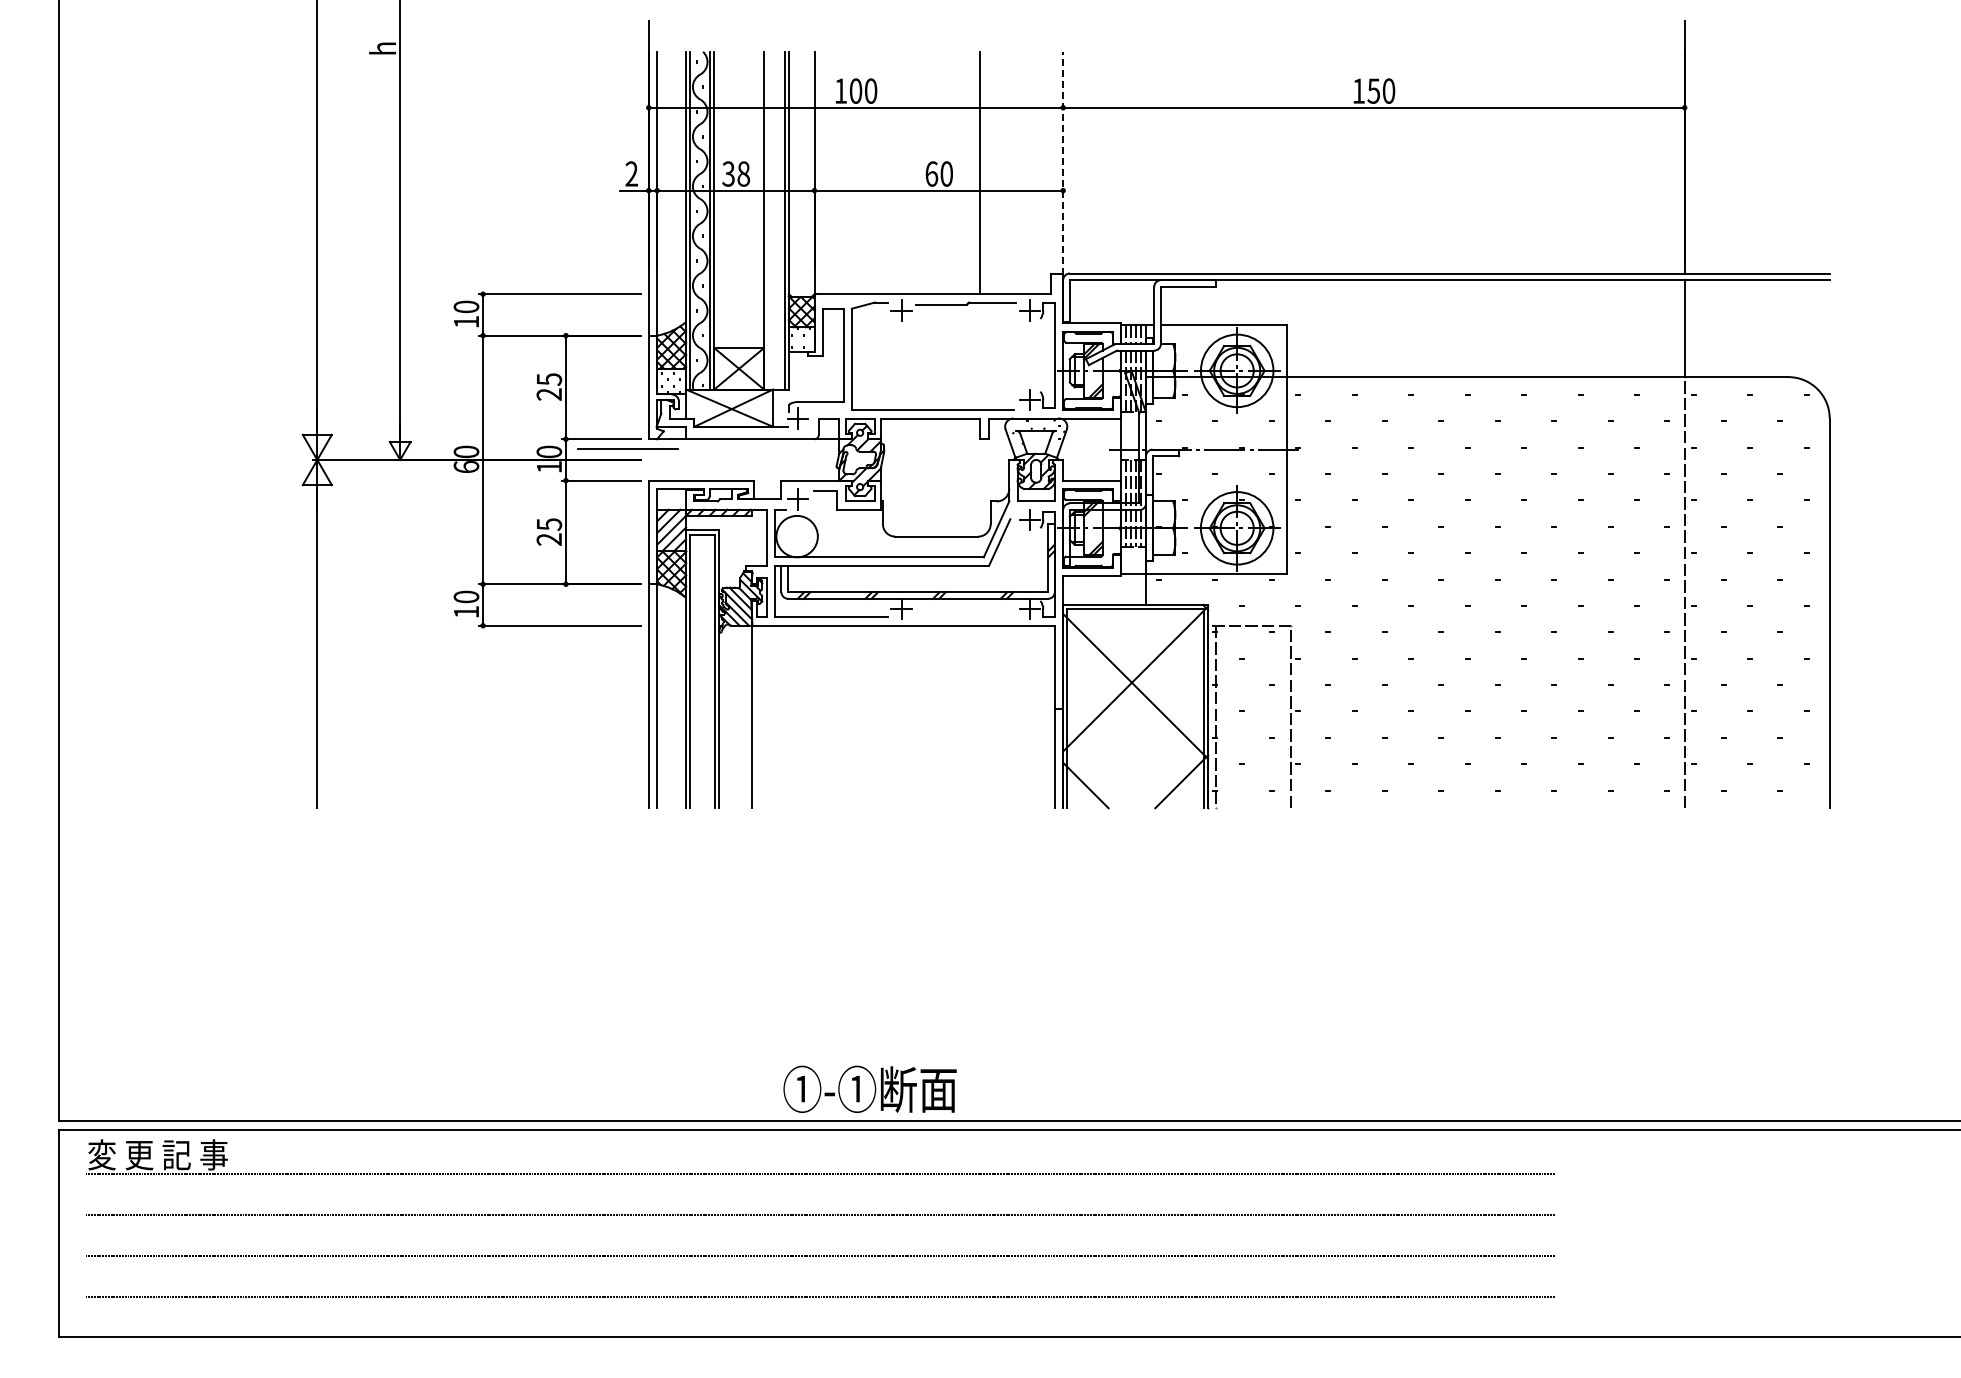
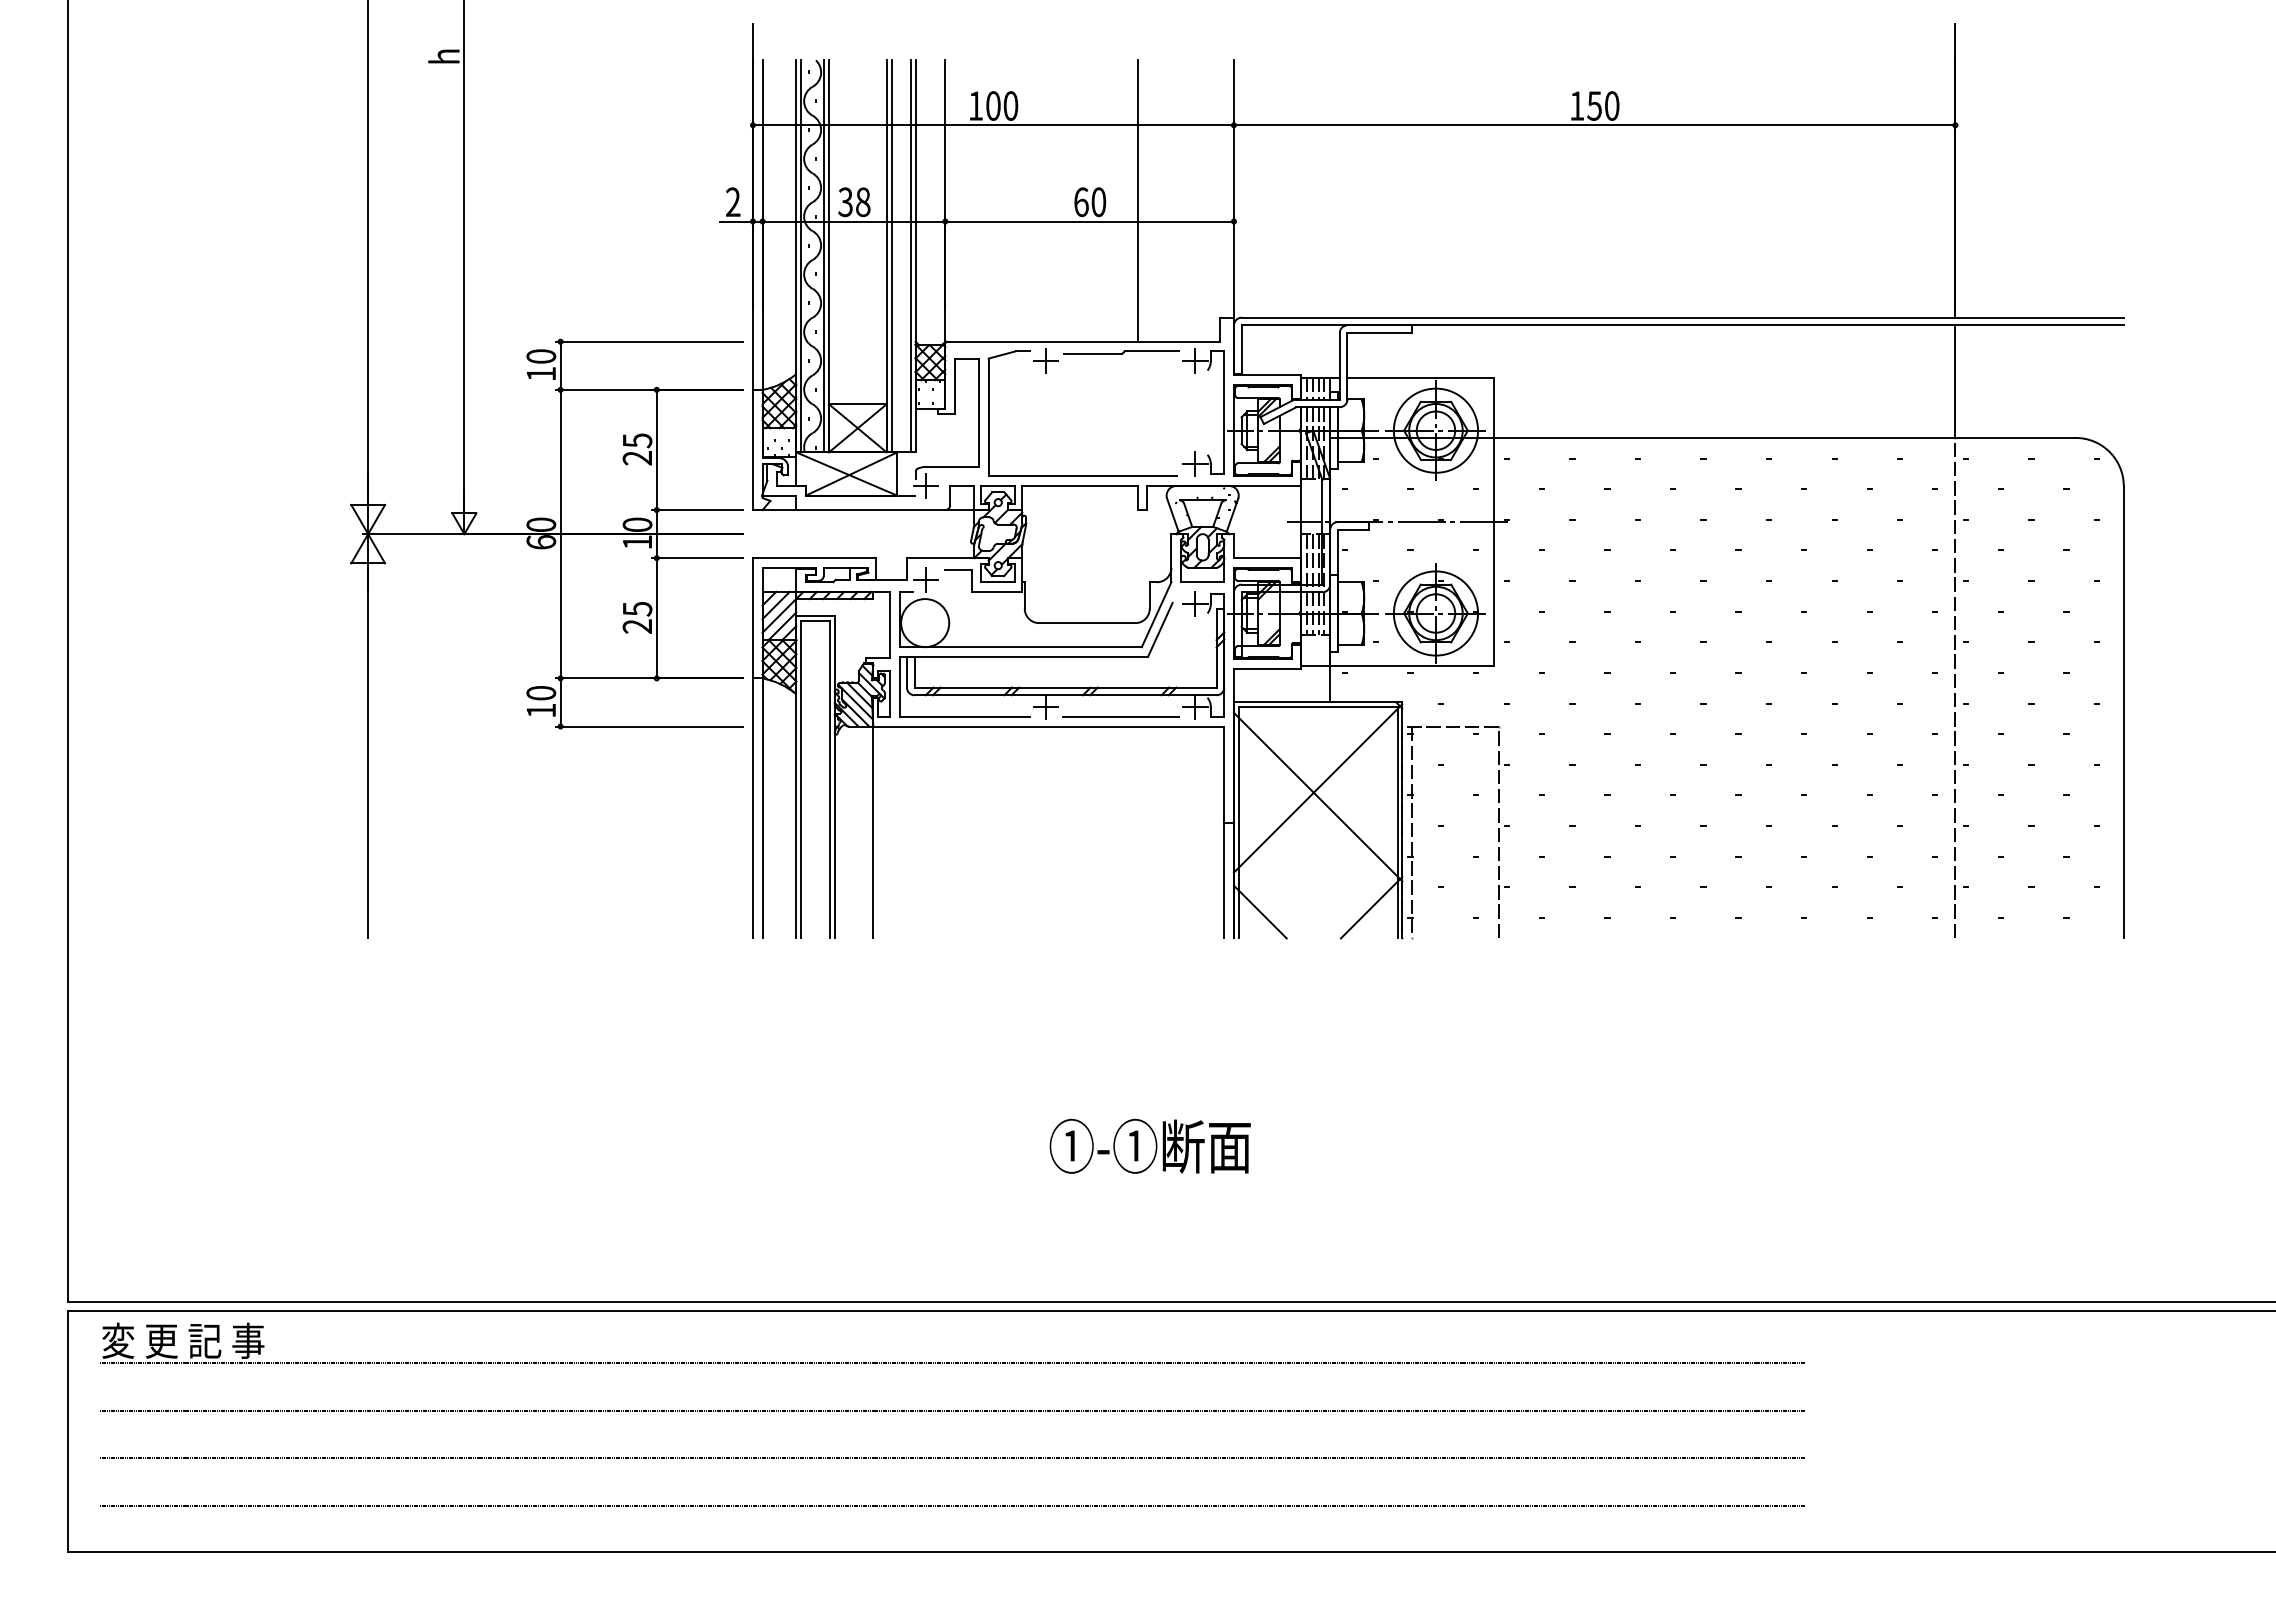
line: (1063, 162) -> (1234, 188), dashed -> solid
line: (768, 220) -> (891, 256), added
line: (627, 448) -> (1120, 715), moved
text: (869, 1088) -> (1149, 1145), moved

